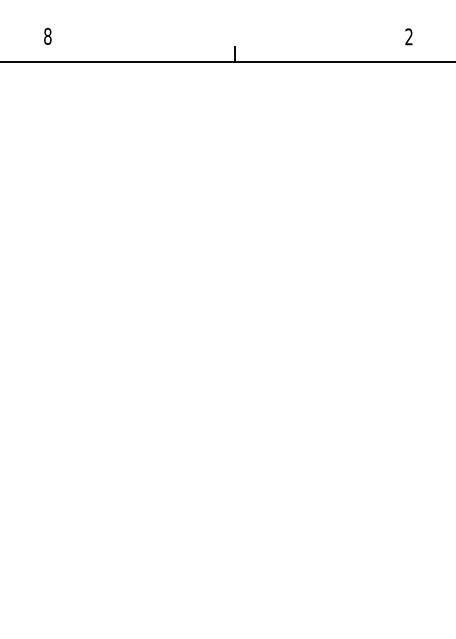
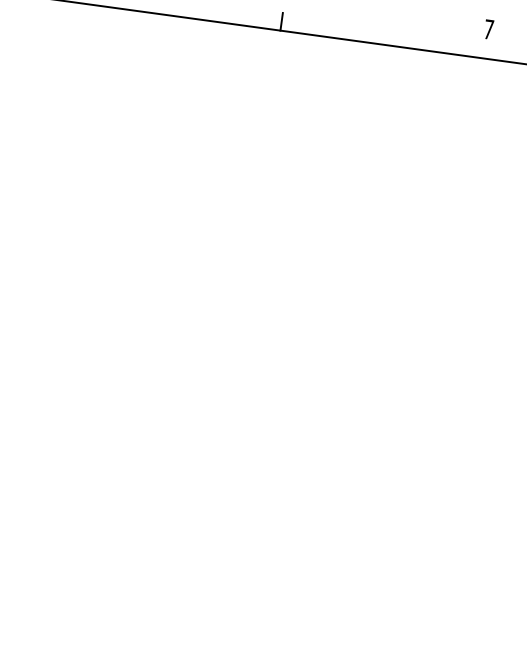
text: (408, 36) -> (488, 28), 2 -> 7

